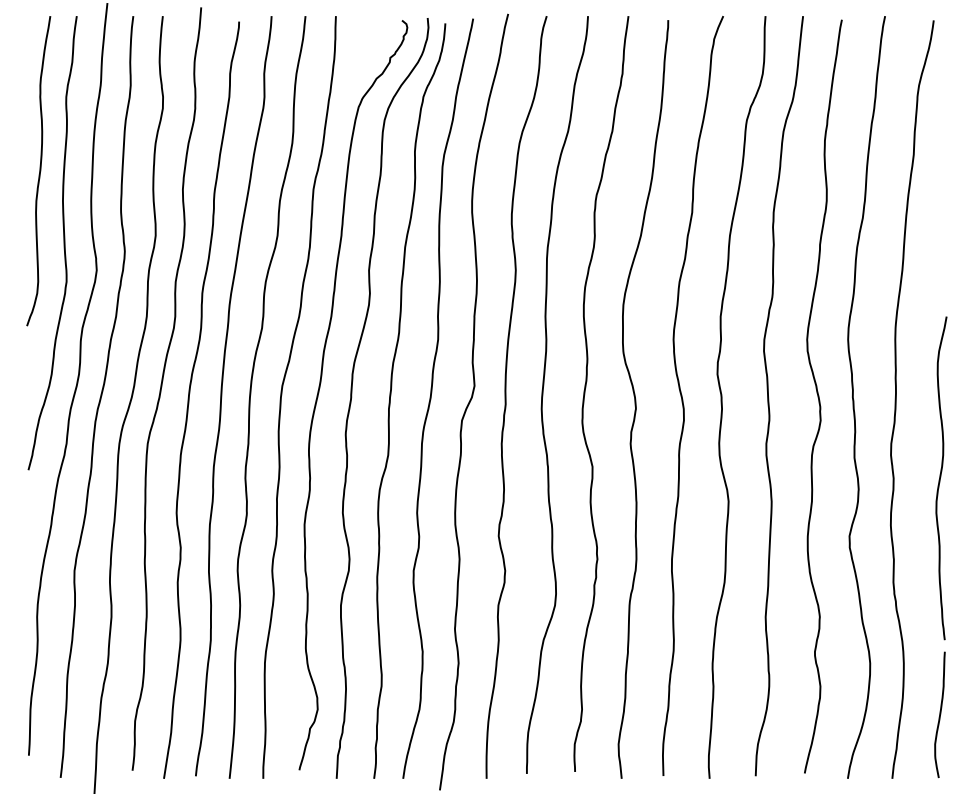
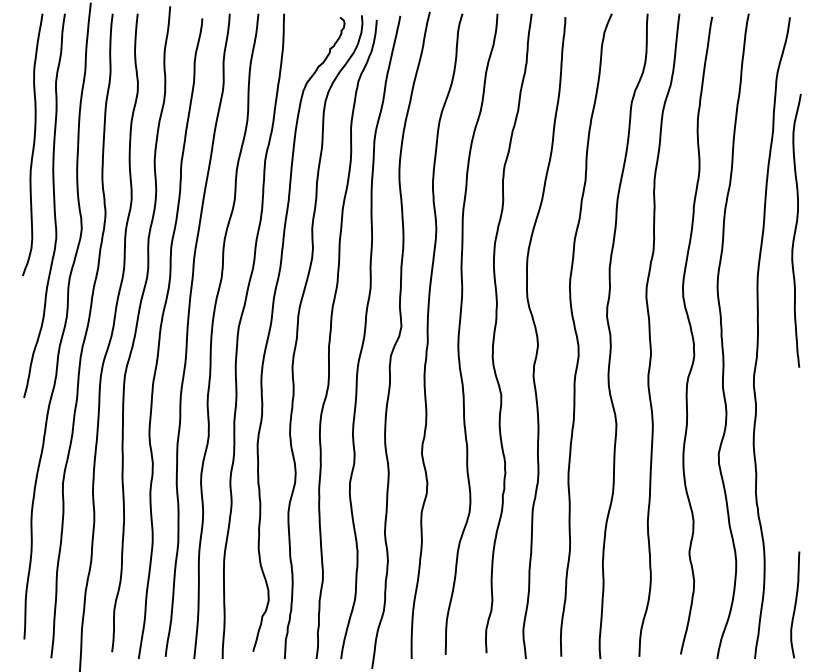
curve: (941, 477) -> (796, 230), moved

